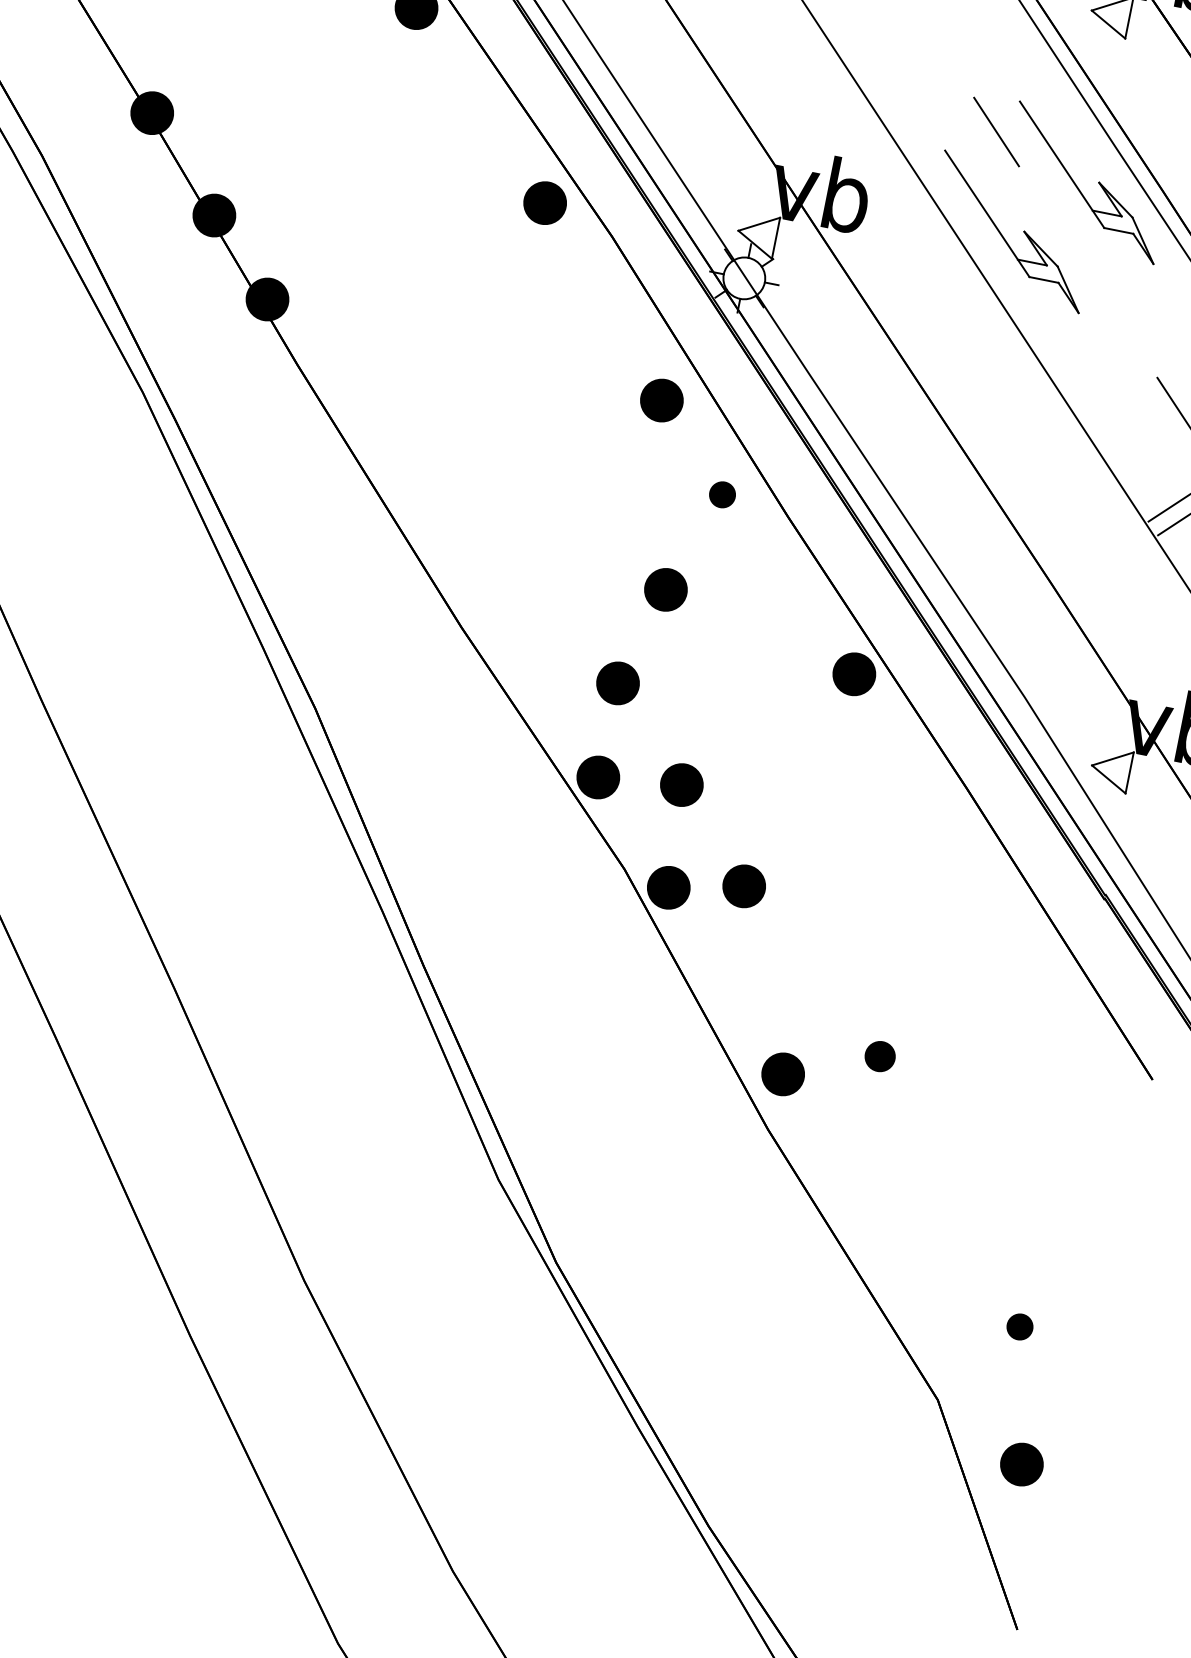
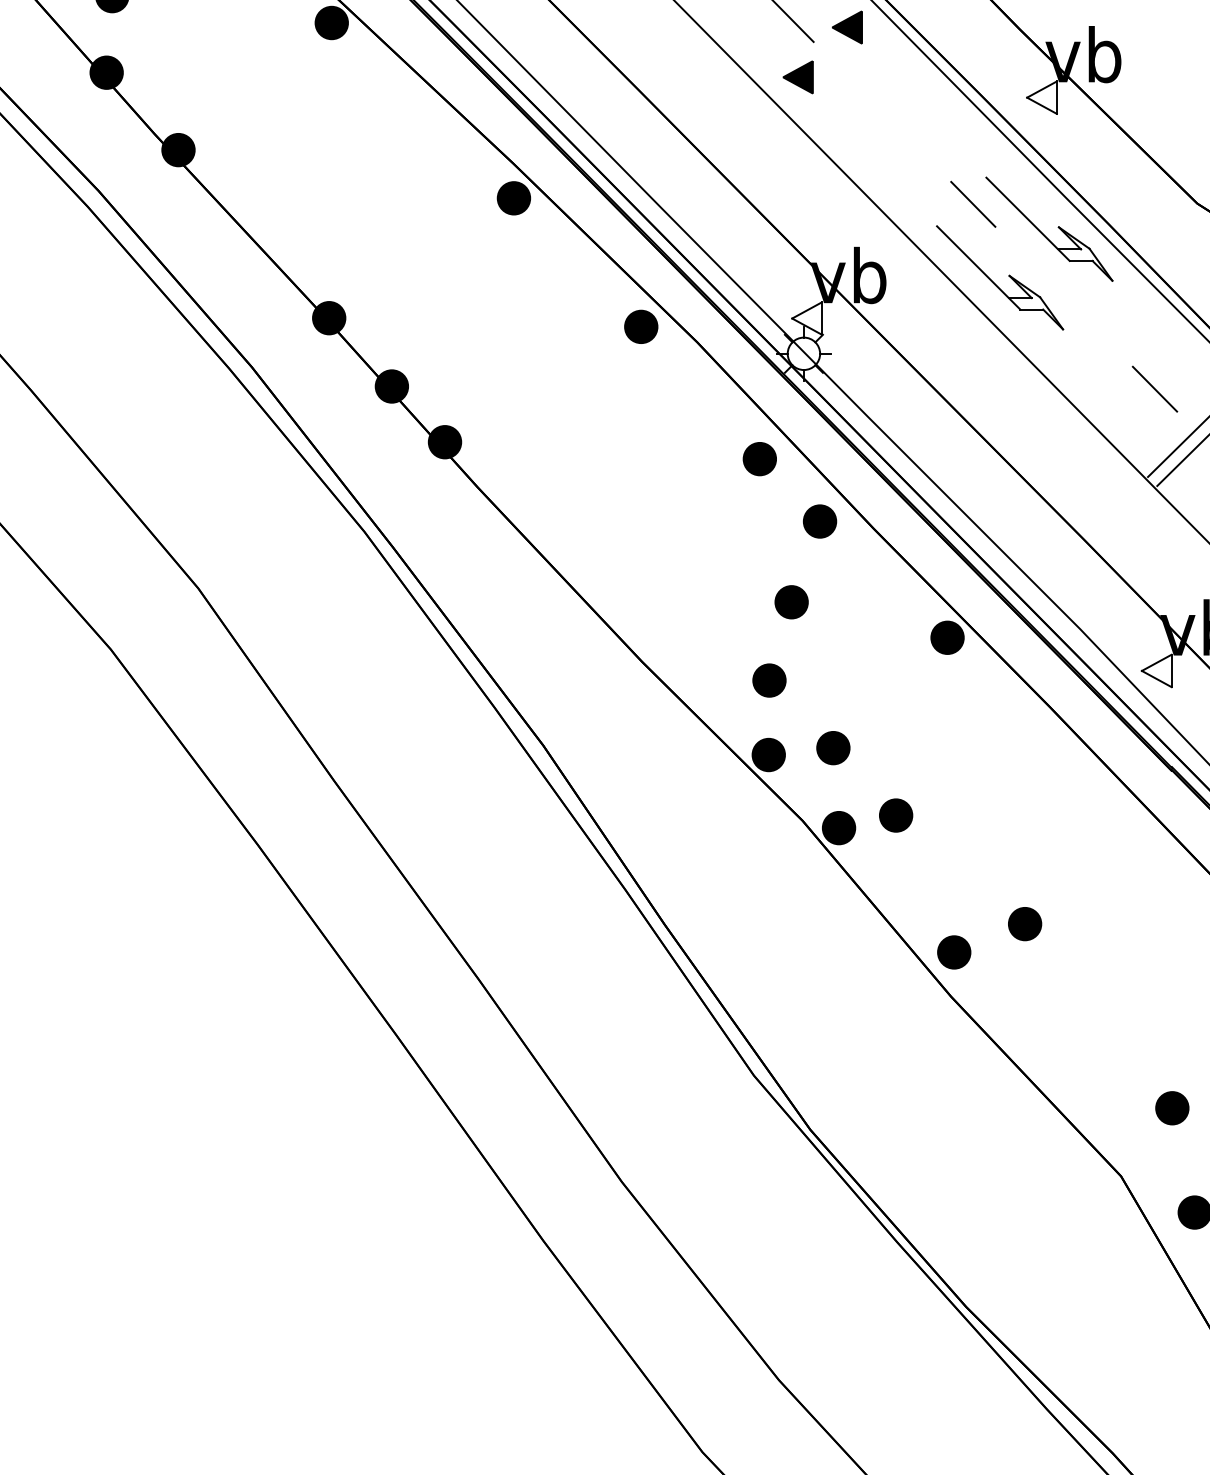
part: (722, 494) -> (820, 521), size x1.67
part: (880, 1057) -> (1025, 924), size x1.43
part: (1020, 1327) -> (1172, 1108), size x1.67

